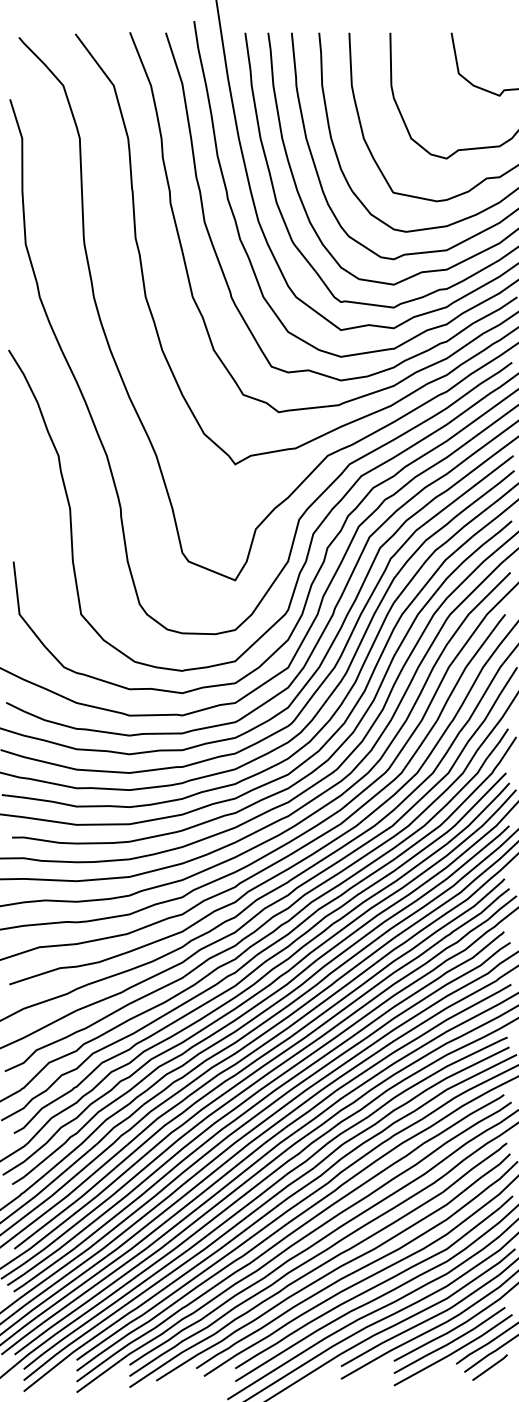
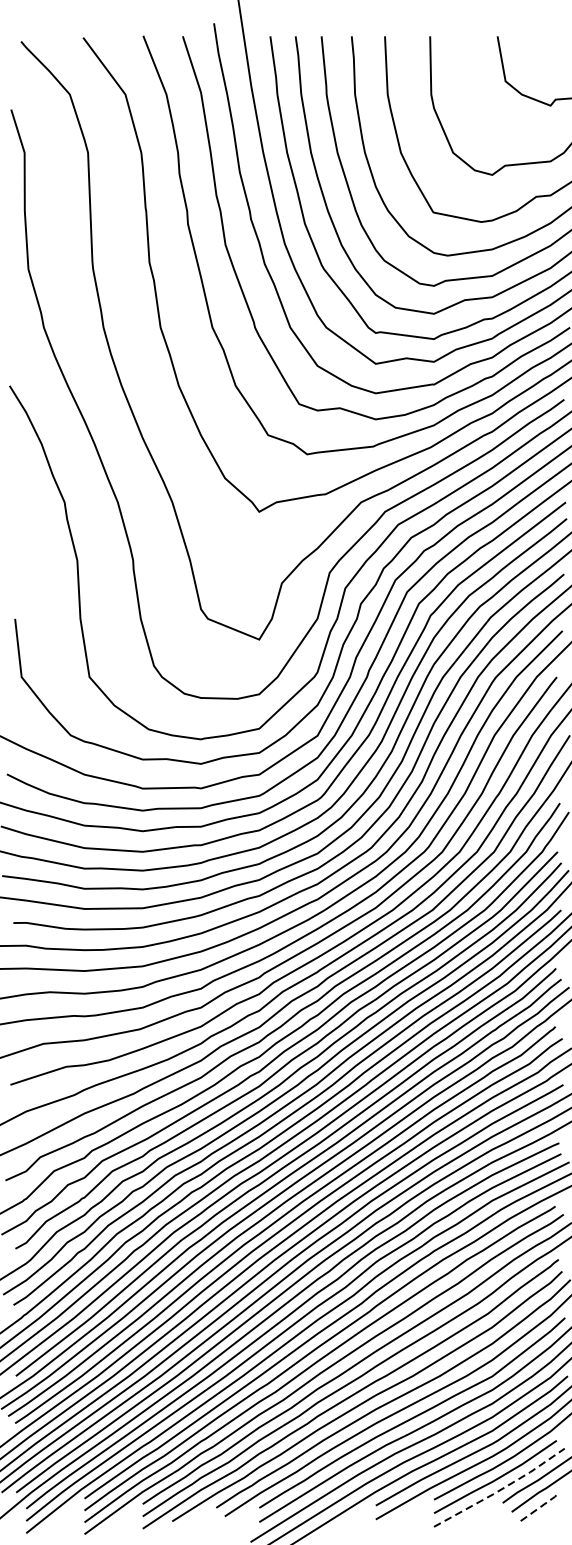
line: (454, 1351) -> (500, 1489), solid -> dashed
line: (491, 1367) -> (541, 1506), solid -> dashed

